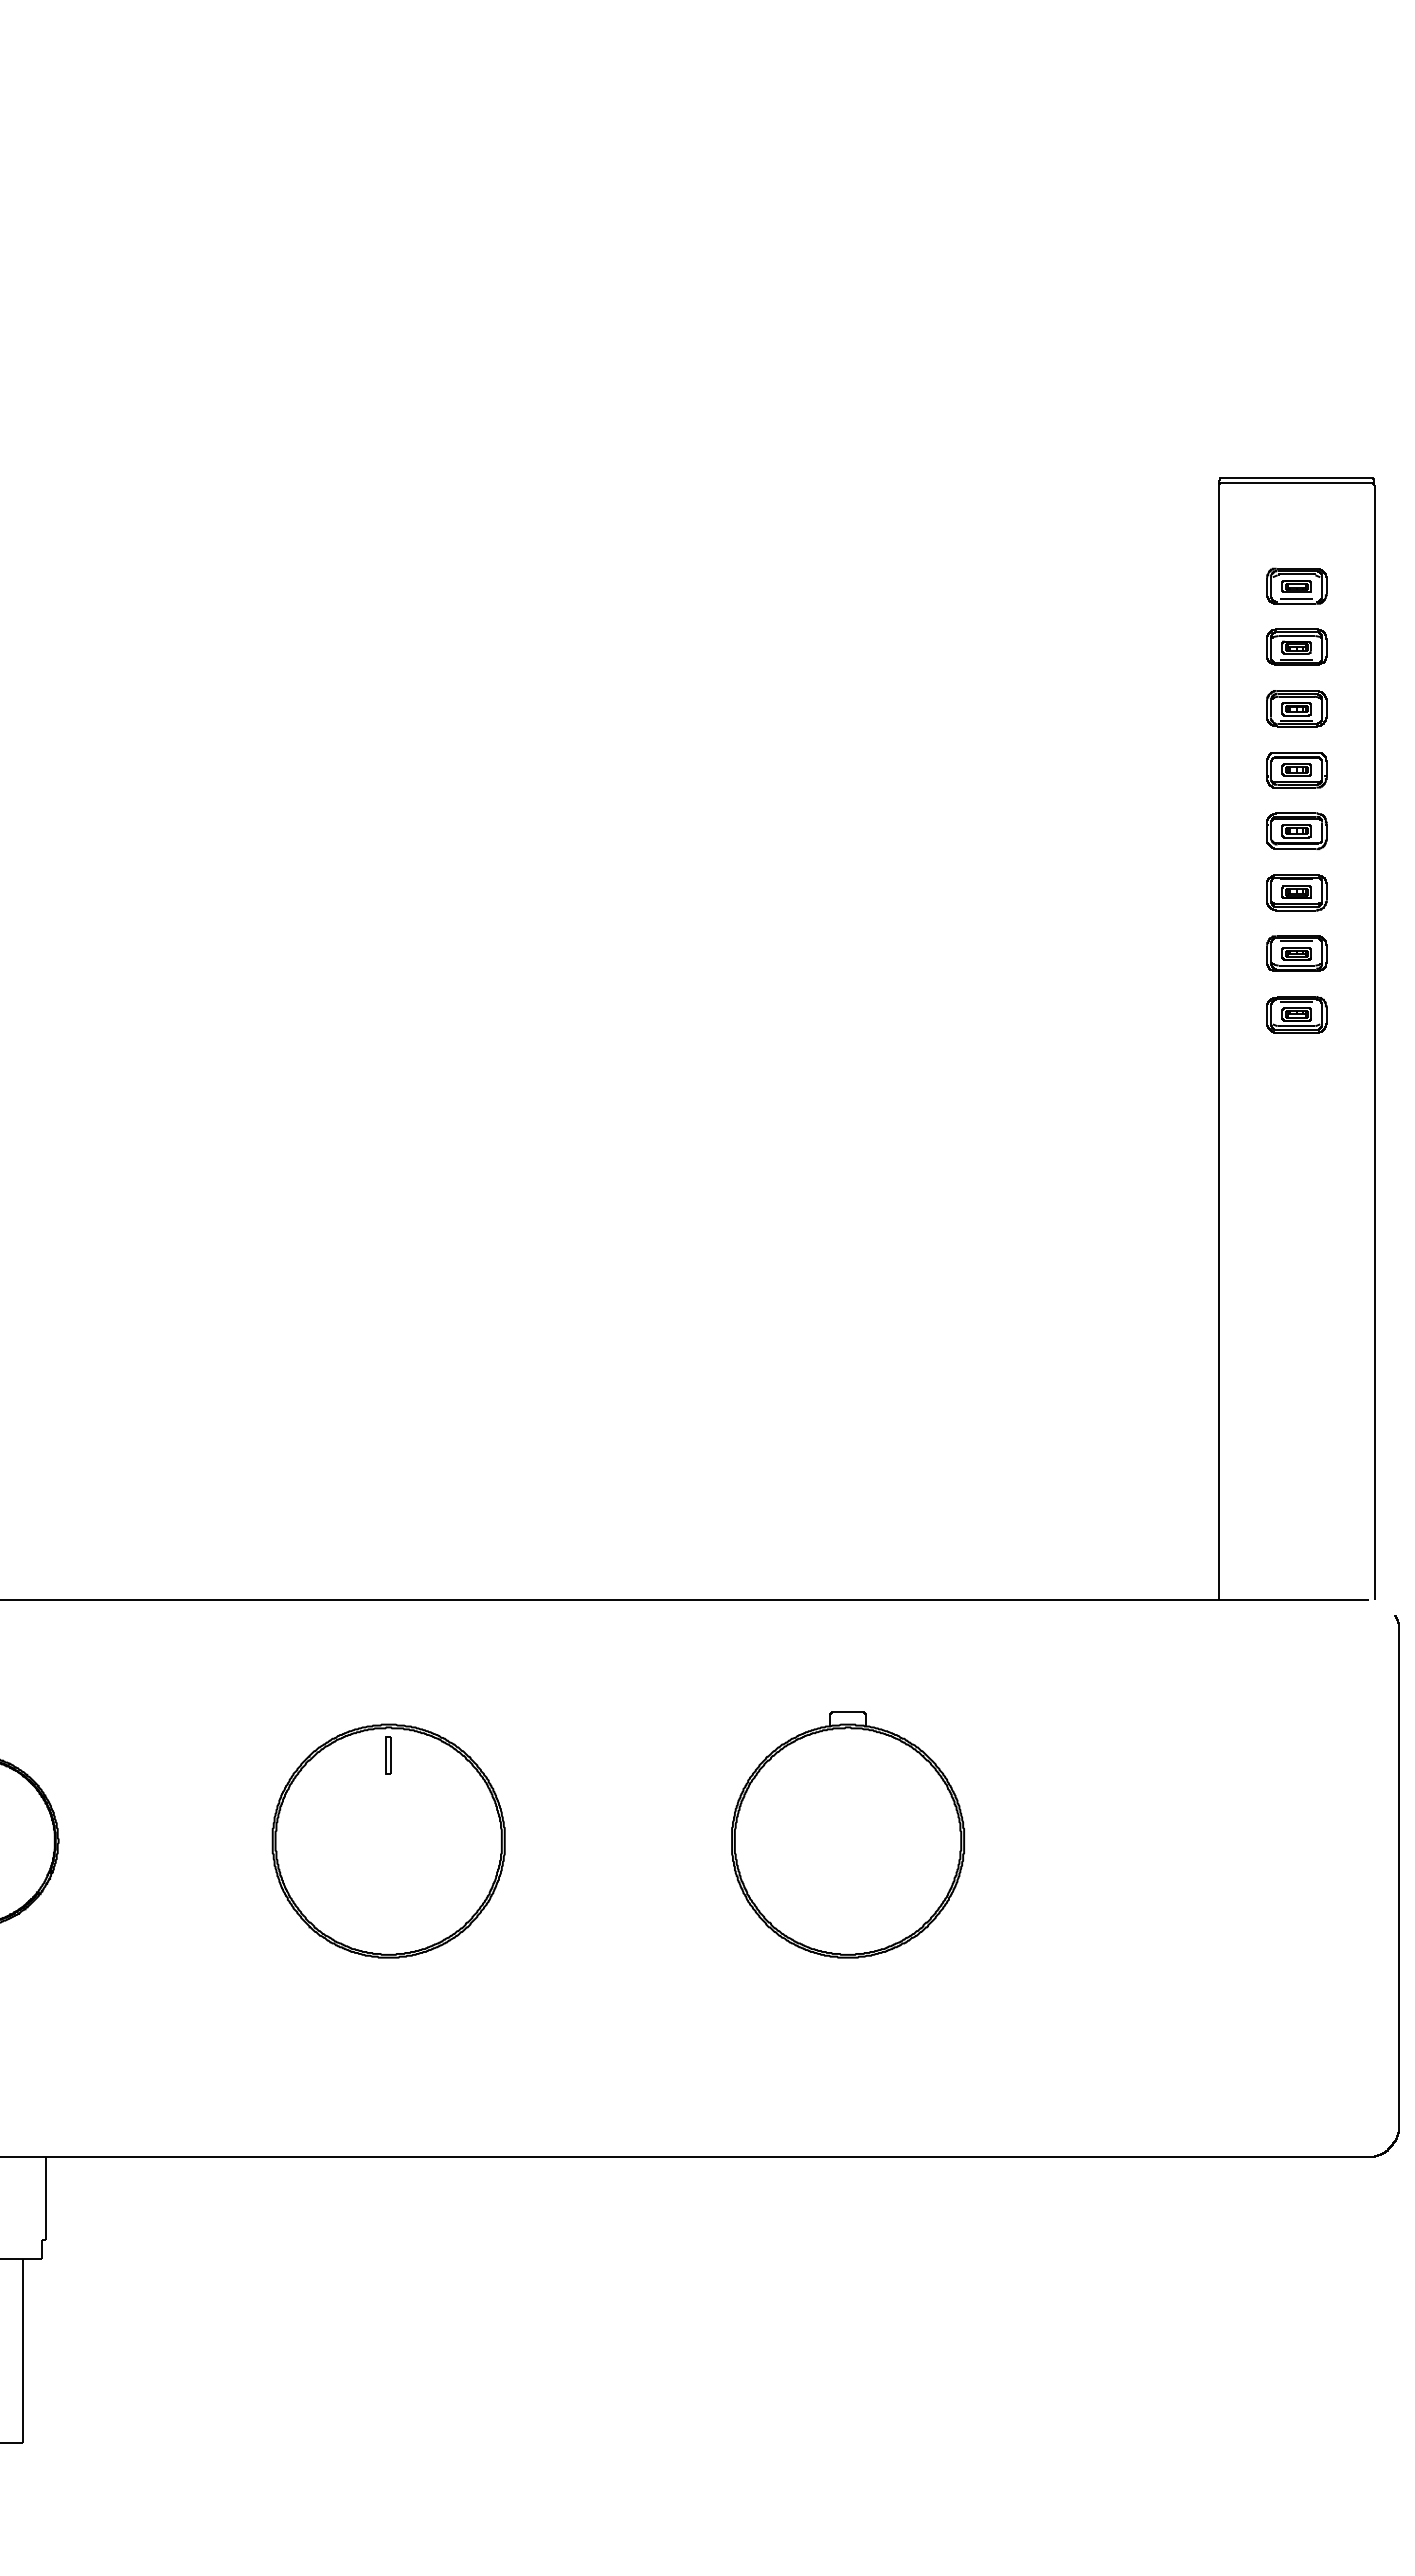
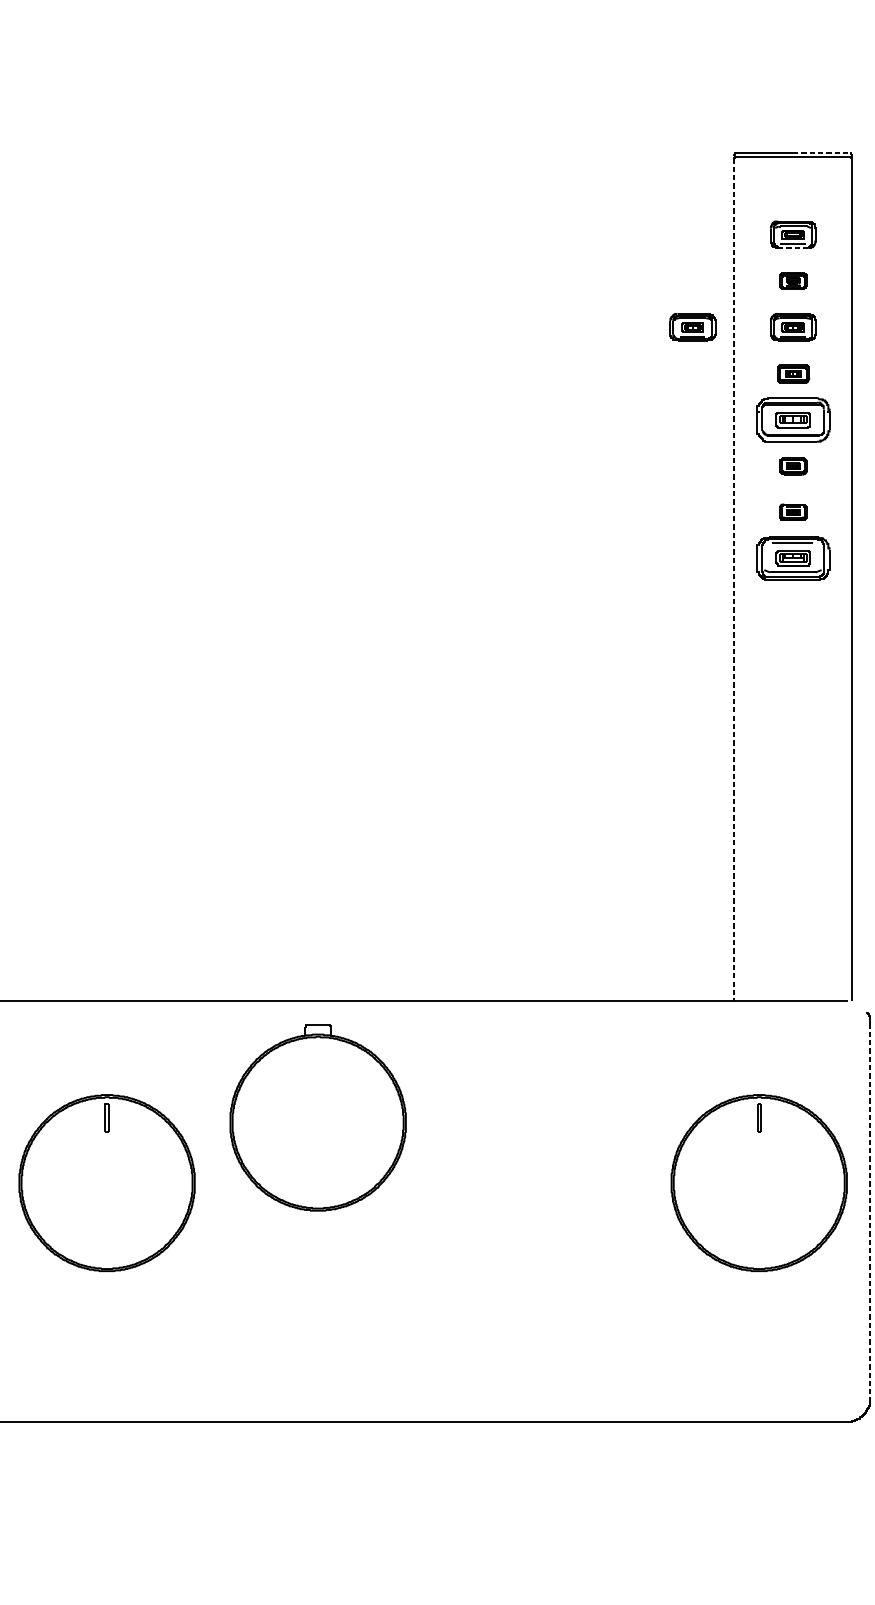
line: (1334, 477) -> (821, 152), solid -> dashed
line: (1296, 603) -> (793, 247), solid -> dashed
part: (1296, 646) -> (793, 280), size x0.6
part: (1163, 708) -> (692, 327), added
part: (1296, 770) -> (793, 374), size x0.7
part: (1296, 830) -> (793, 419), size x1.6
part: (1296, 892) -> (793, 466), size x0.6
part: (1296, 953) -> (793, 512), size x0.6
part: (1296, 1014) -> (793, 558), size x1.6
line: (1218, 1042) -> (734, 579), solid -> dashed
part: (847, 1834) -> (317, 1117), moved
part: (1251, 1840) -> (759, 1182), added
line: (1398, 1878) -> (870, 1211), solid -> dashed

